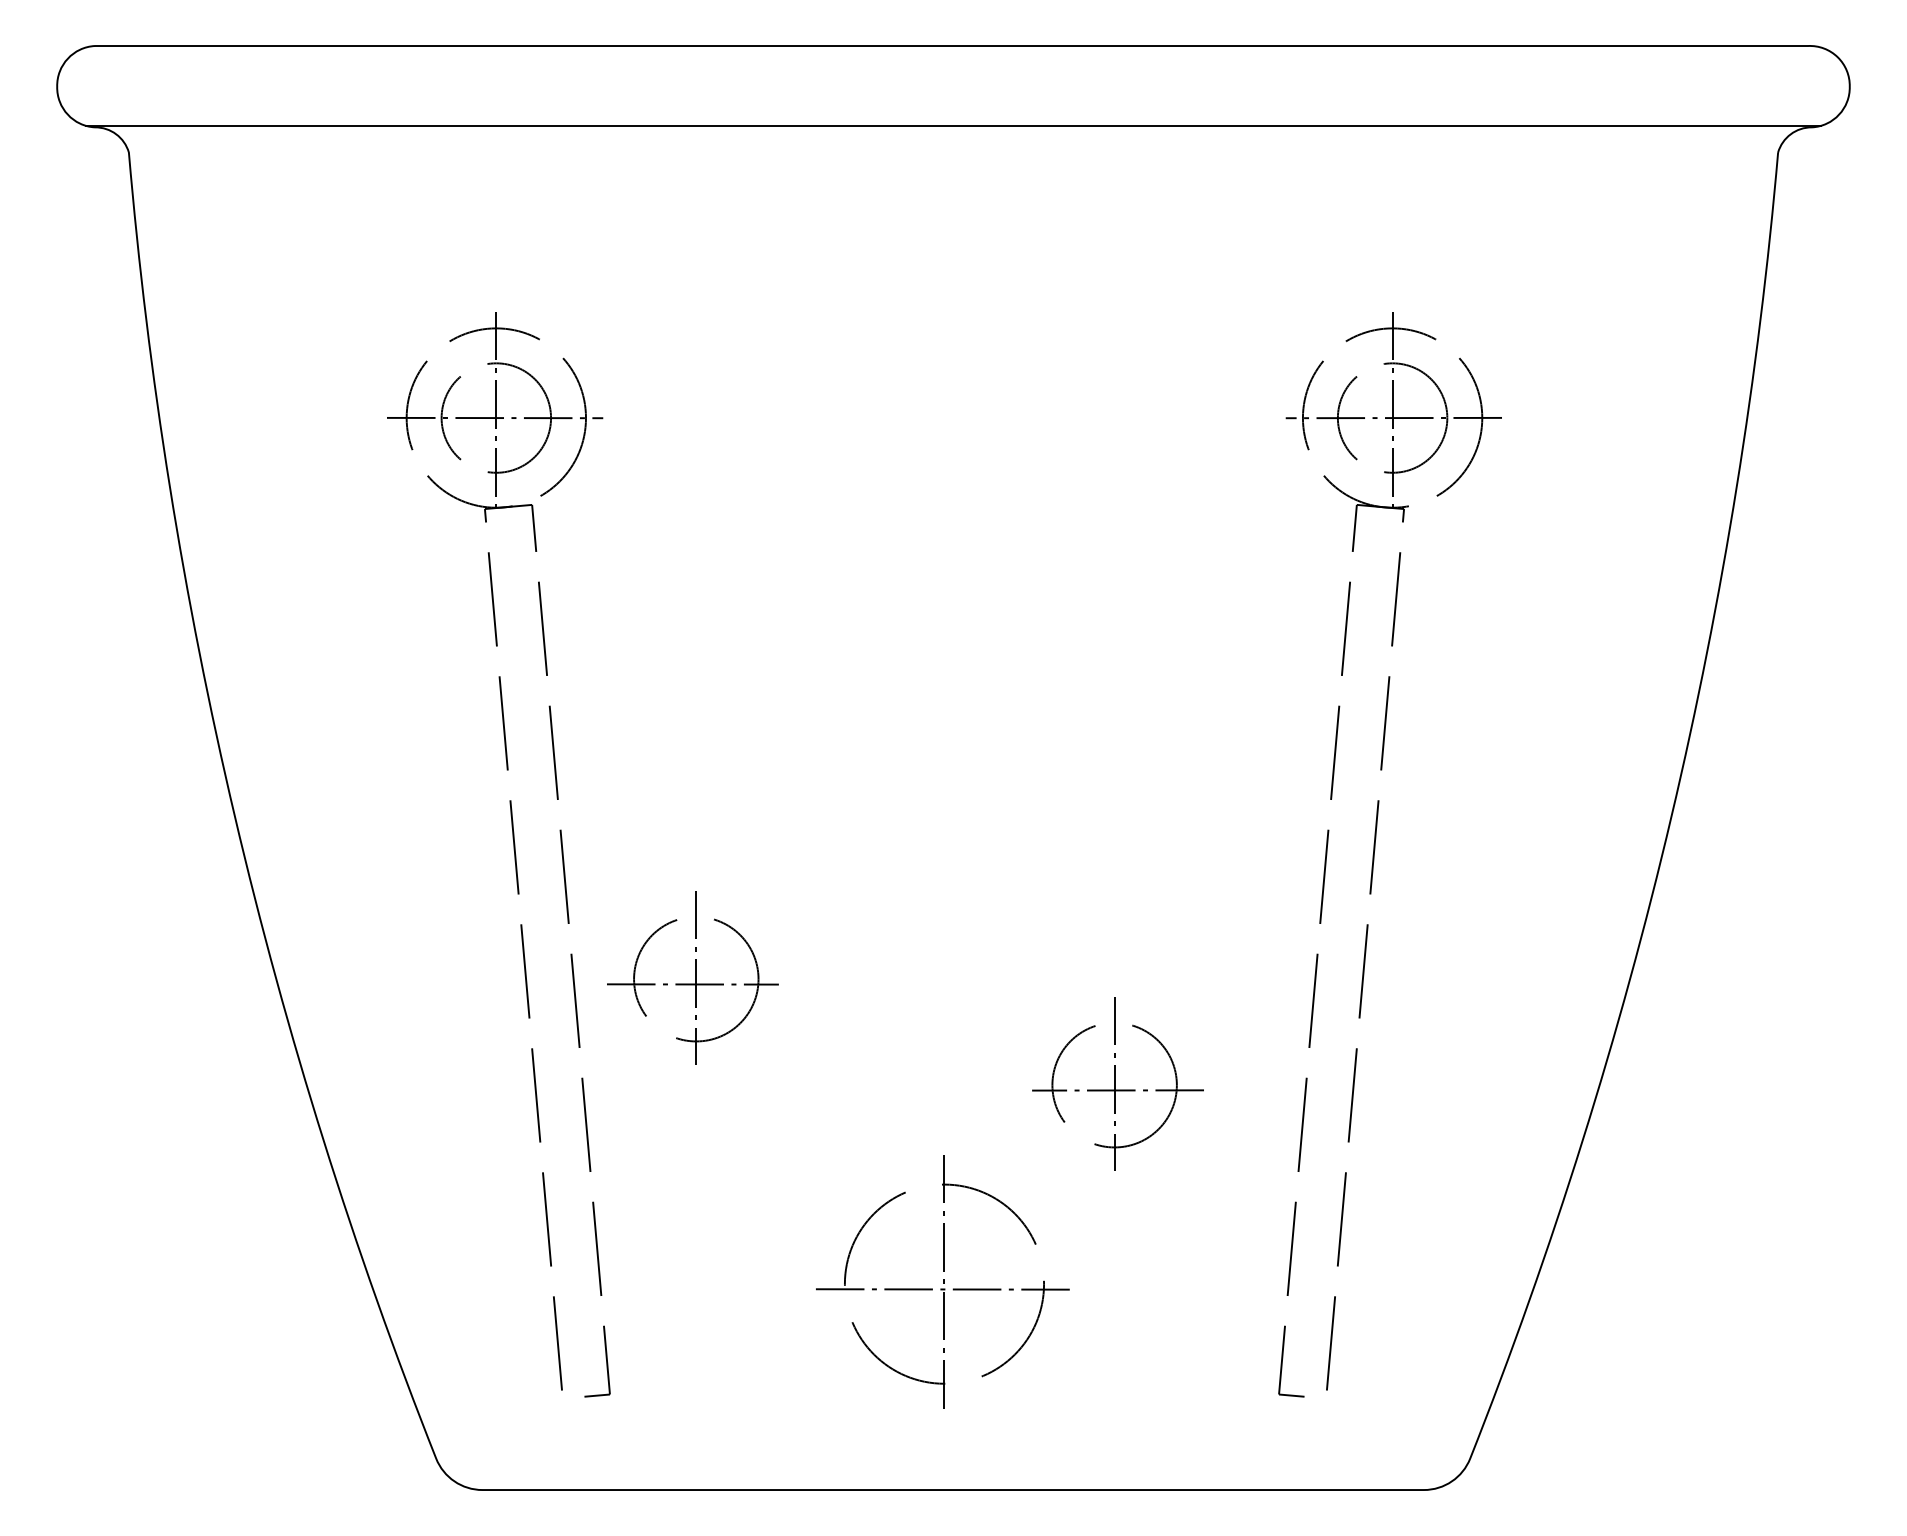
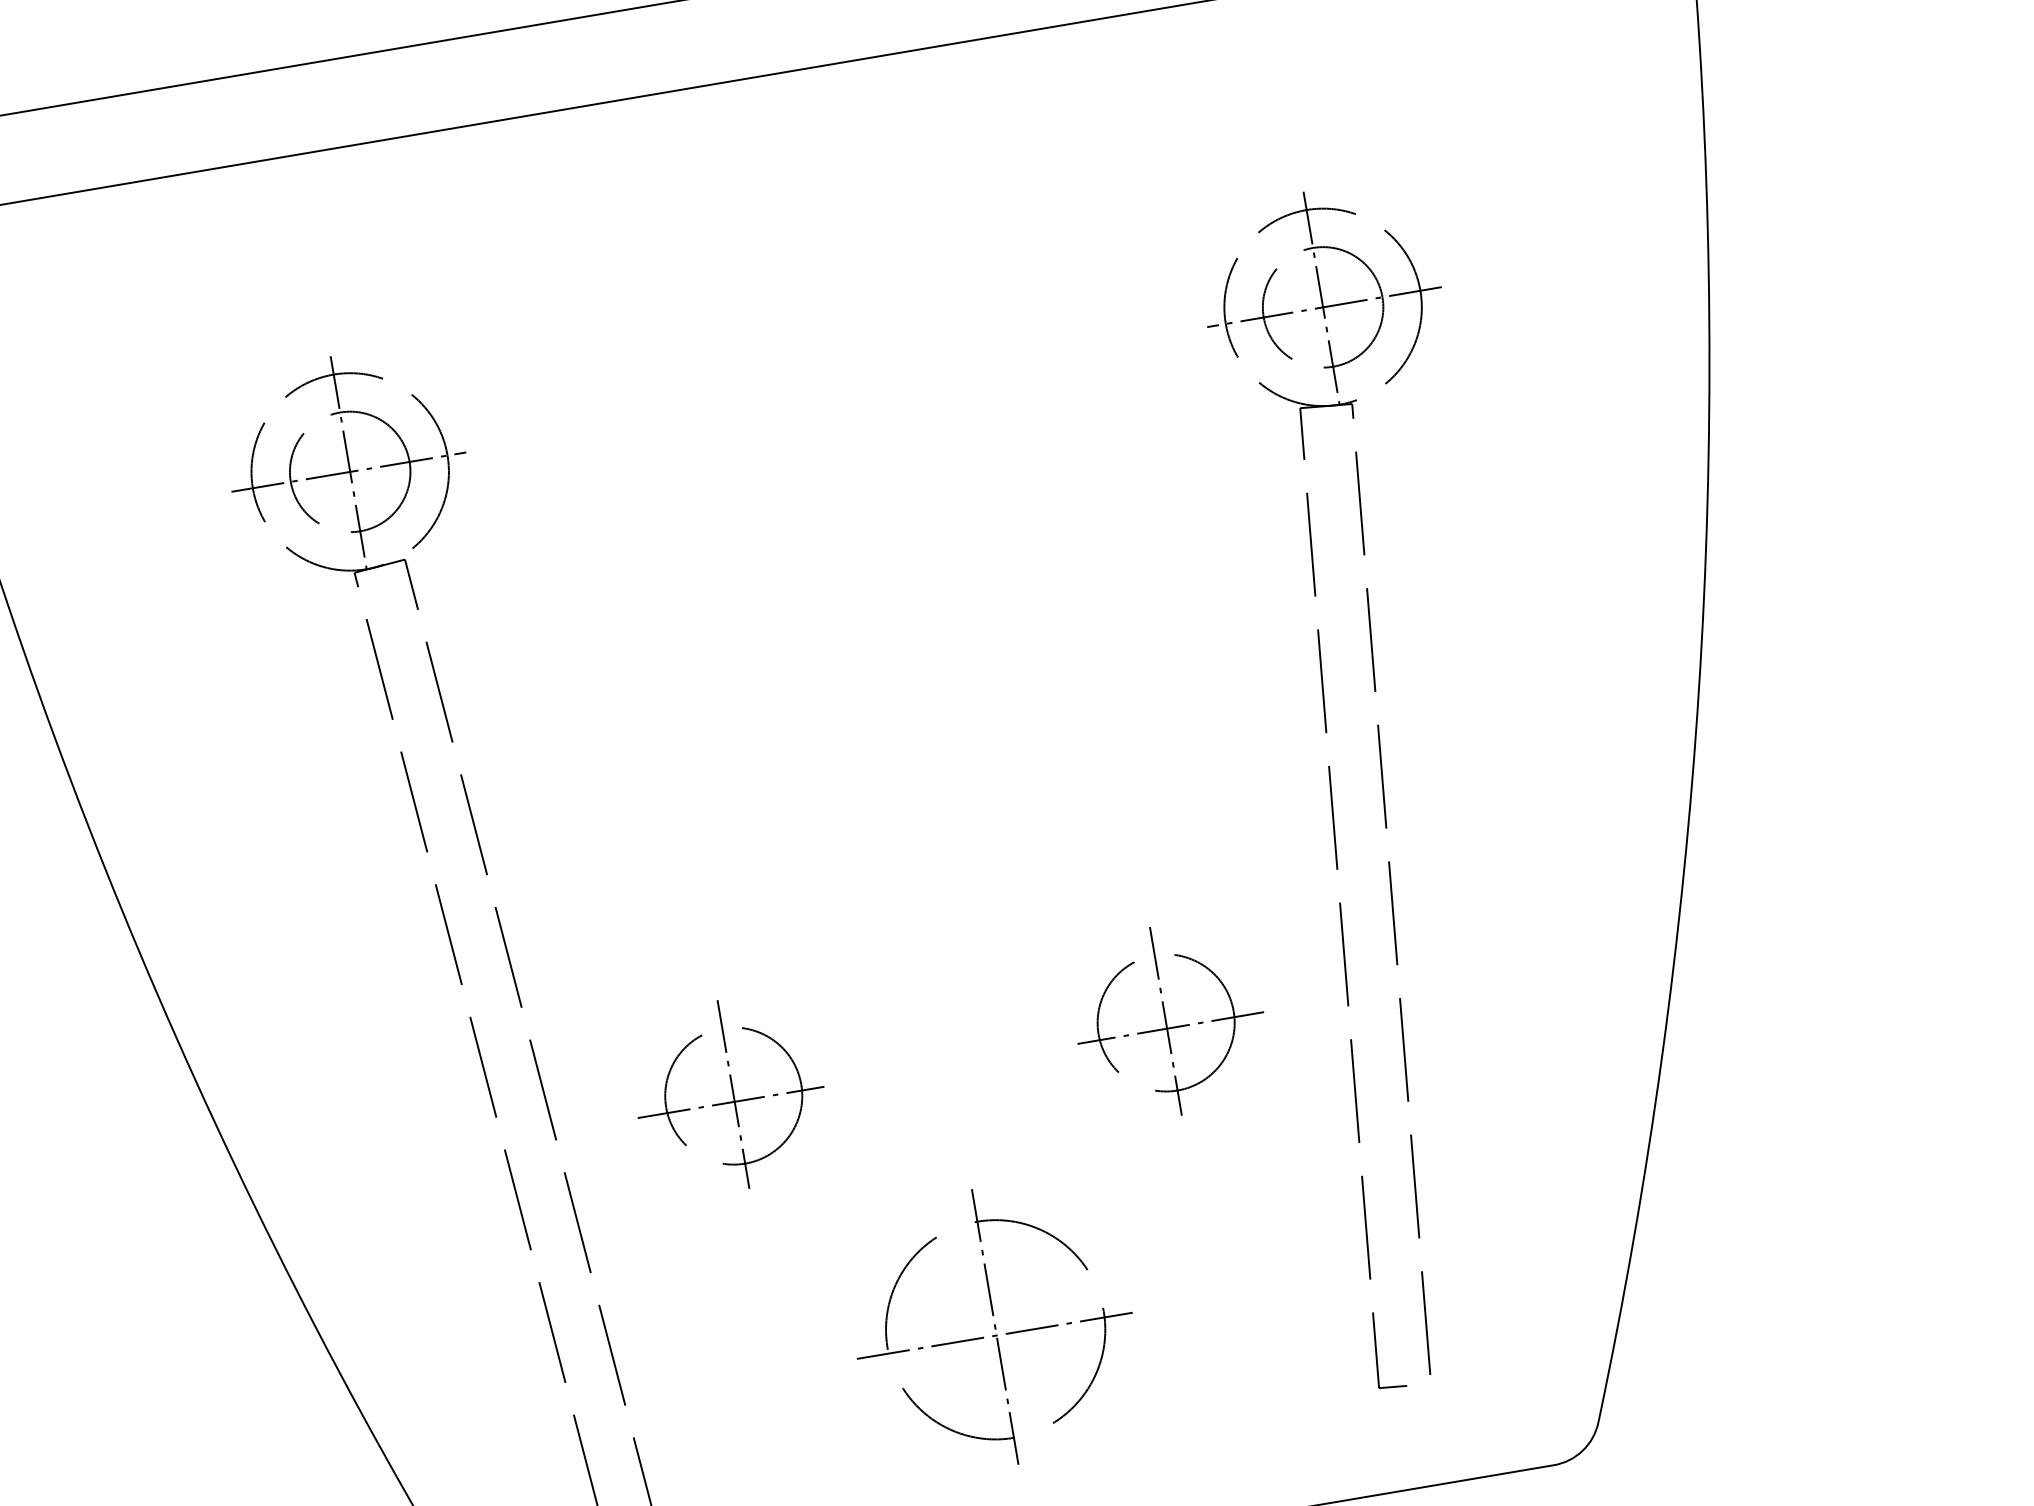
part: (692, 977) -> (729, 1094), moved
part: (1117, 1083) -> (1168, 1020), moved

